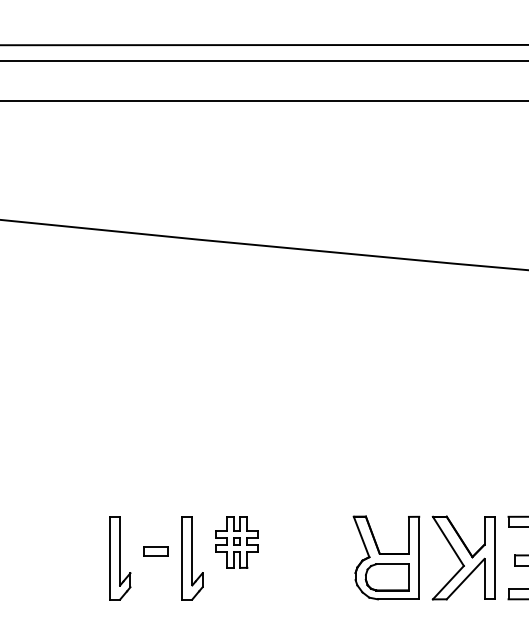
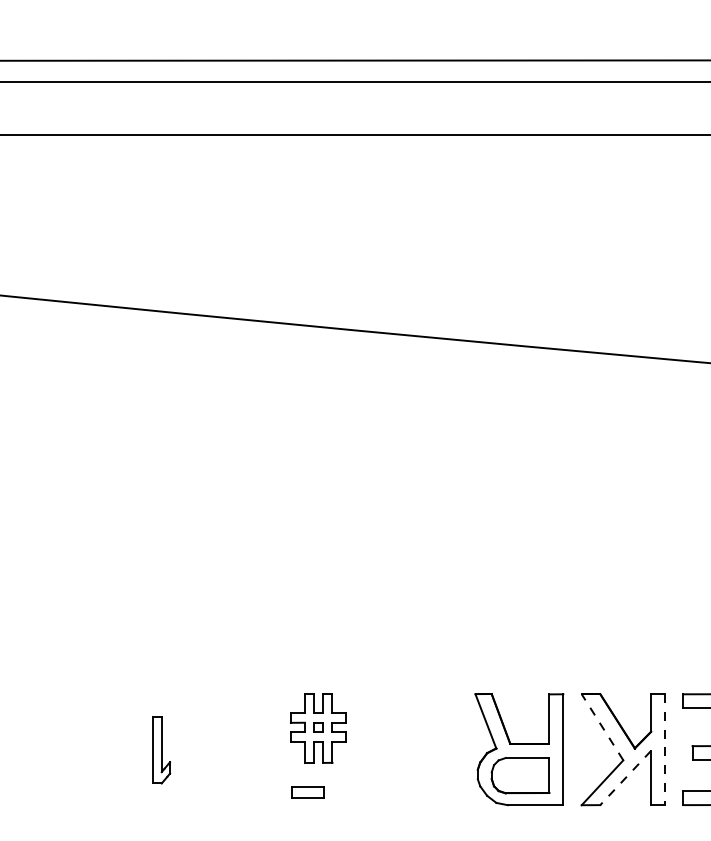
line: (448, 540) -> (602, 726), solid -> dashed
part: (155, 551) -> (307, 792), moved
part: (120, 558) -> (161, 750), size x0.6
part: (192, 558) -> (258, 750), removed
line: (494, 558) -> (664, 750), solid -> dashed
line: (465, 579) -> (625, 778), solid -> dashed

